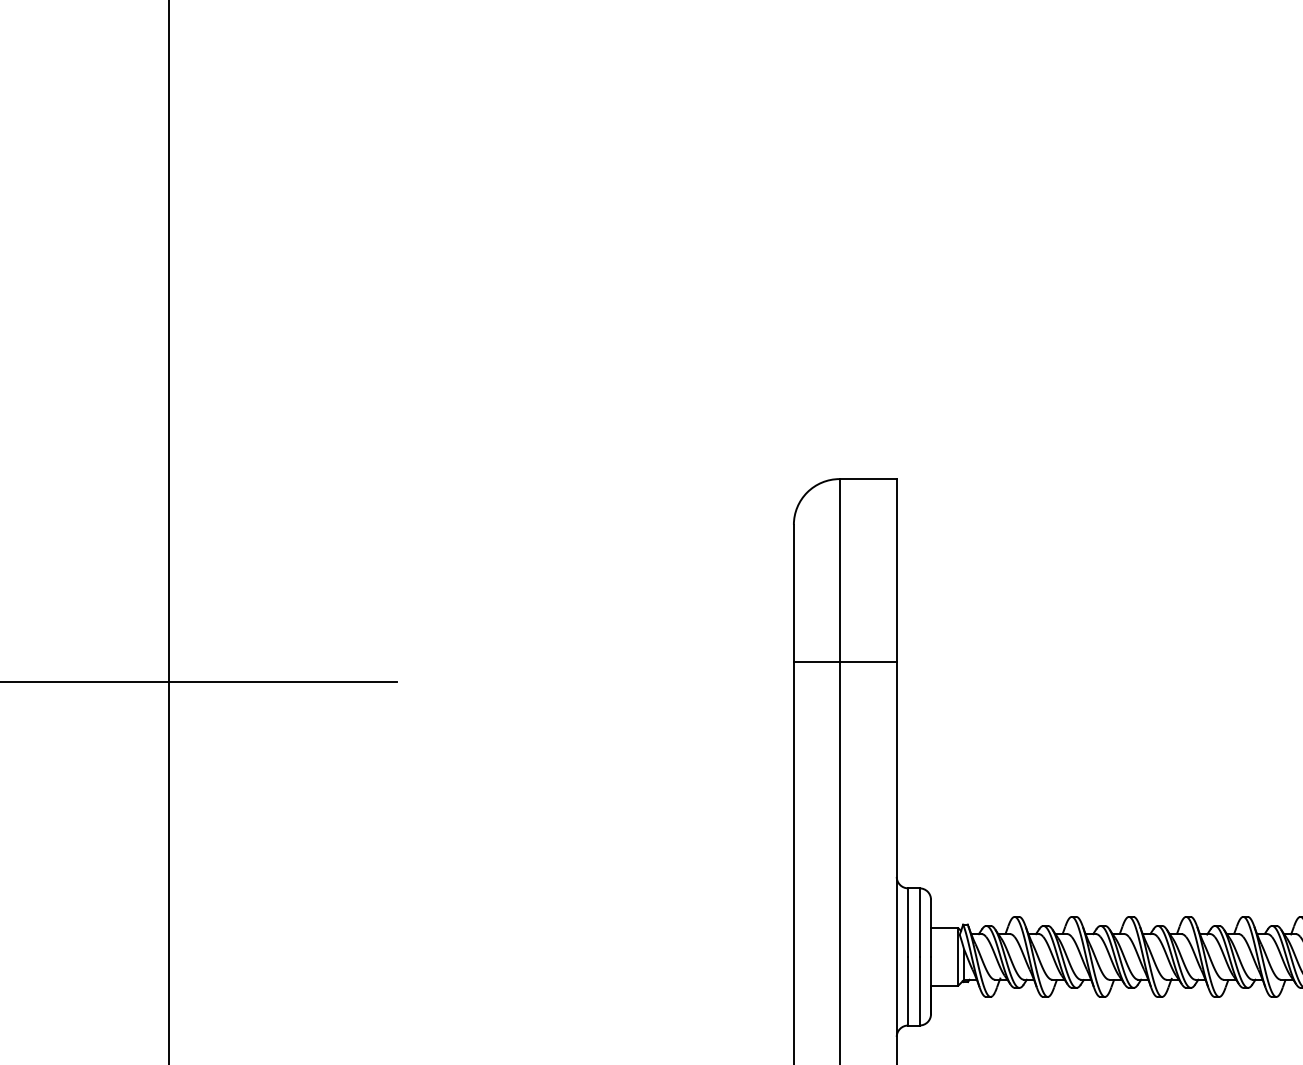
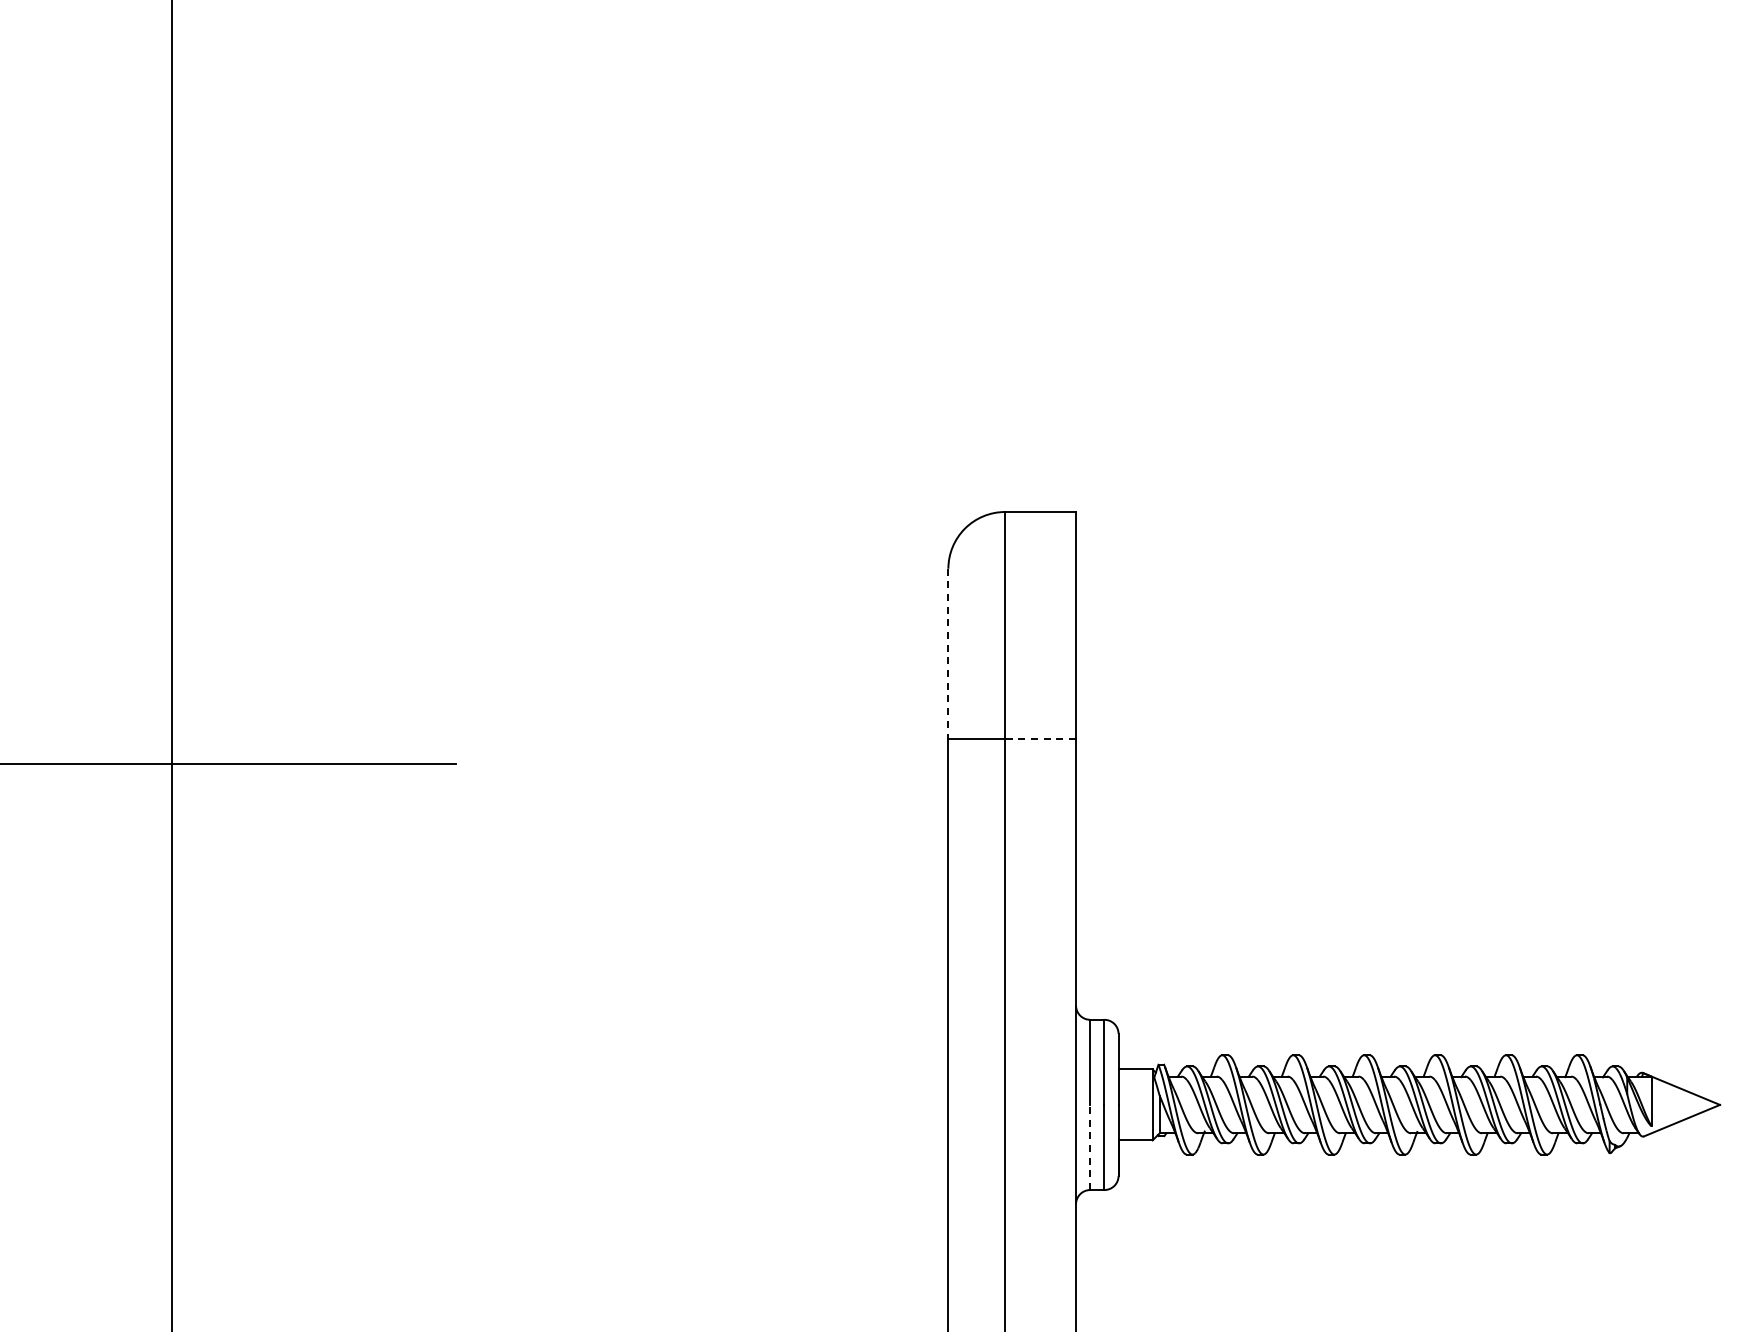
line: (793, 593) -> (948, 654), solid -> dashed
line: (868, 661) -> (1040, 738), solid -> dashed
line: (908, 991) -> (1090, 1147), solid -> dashed

